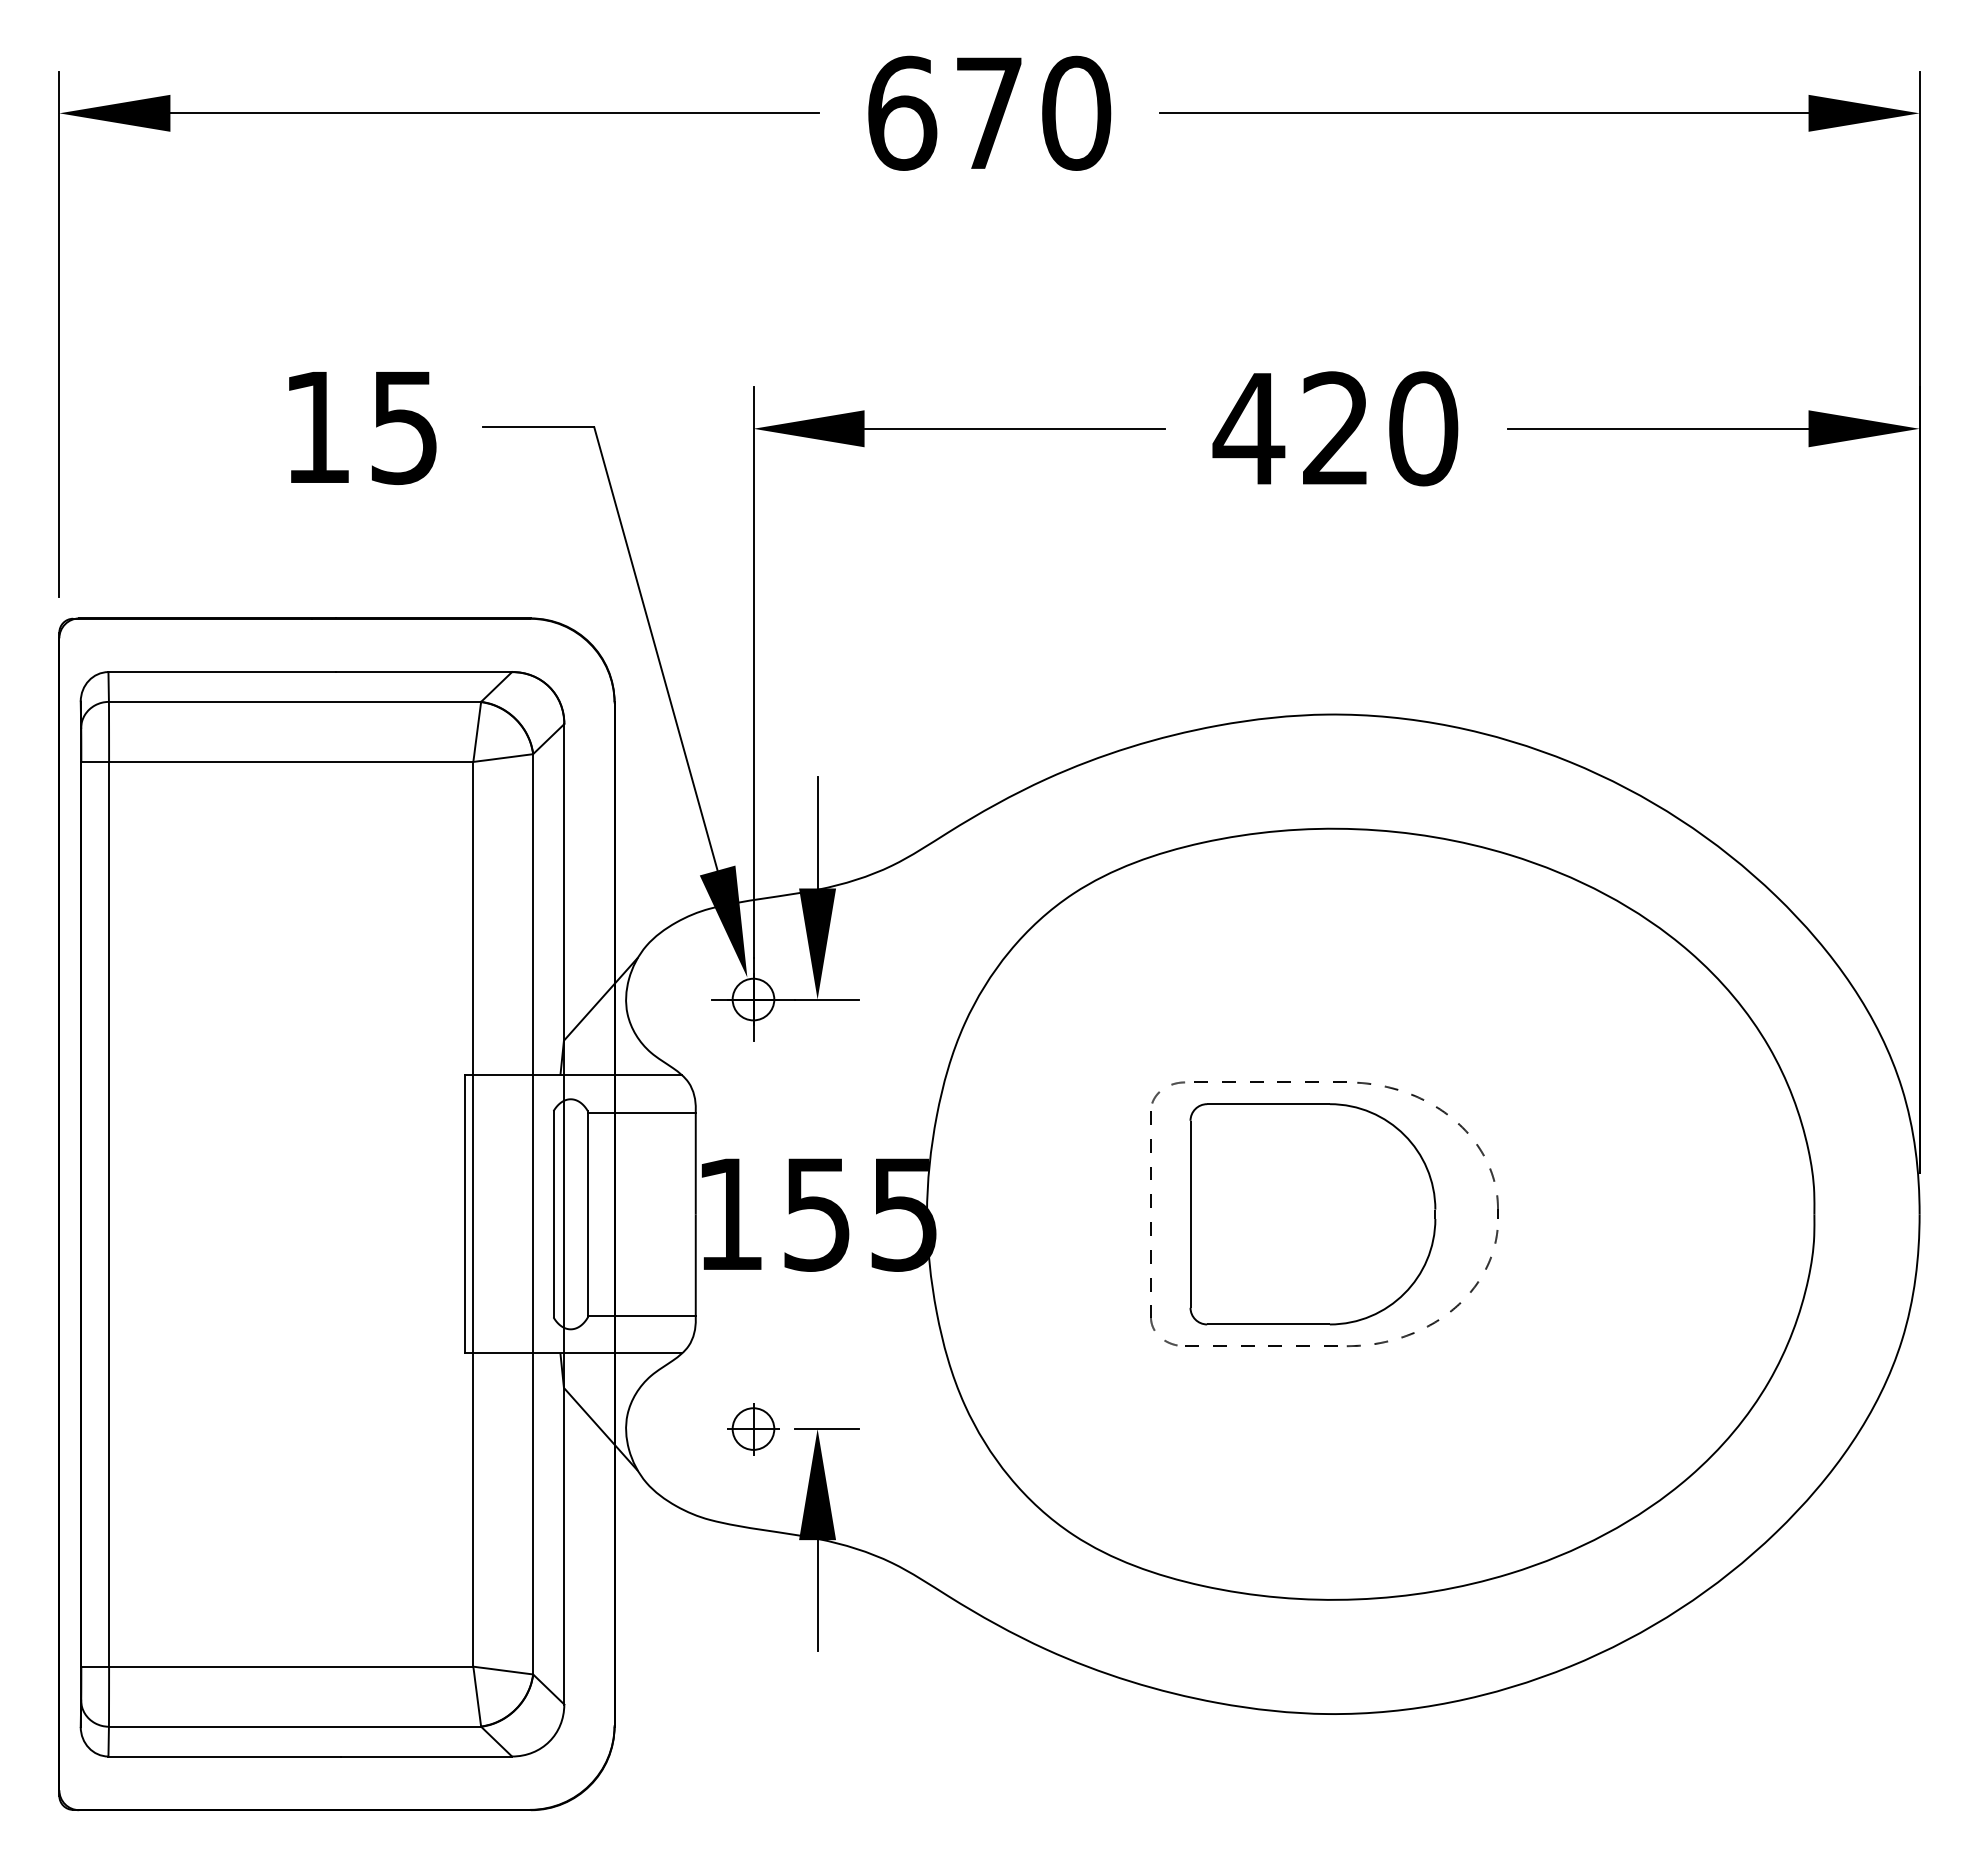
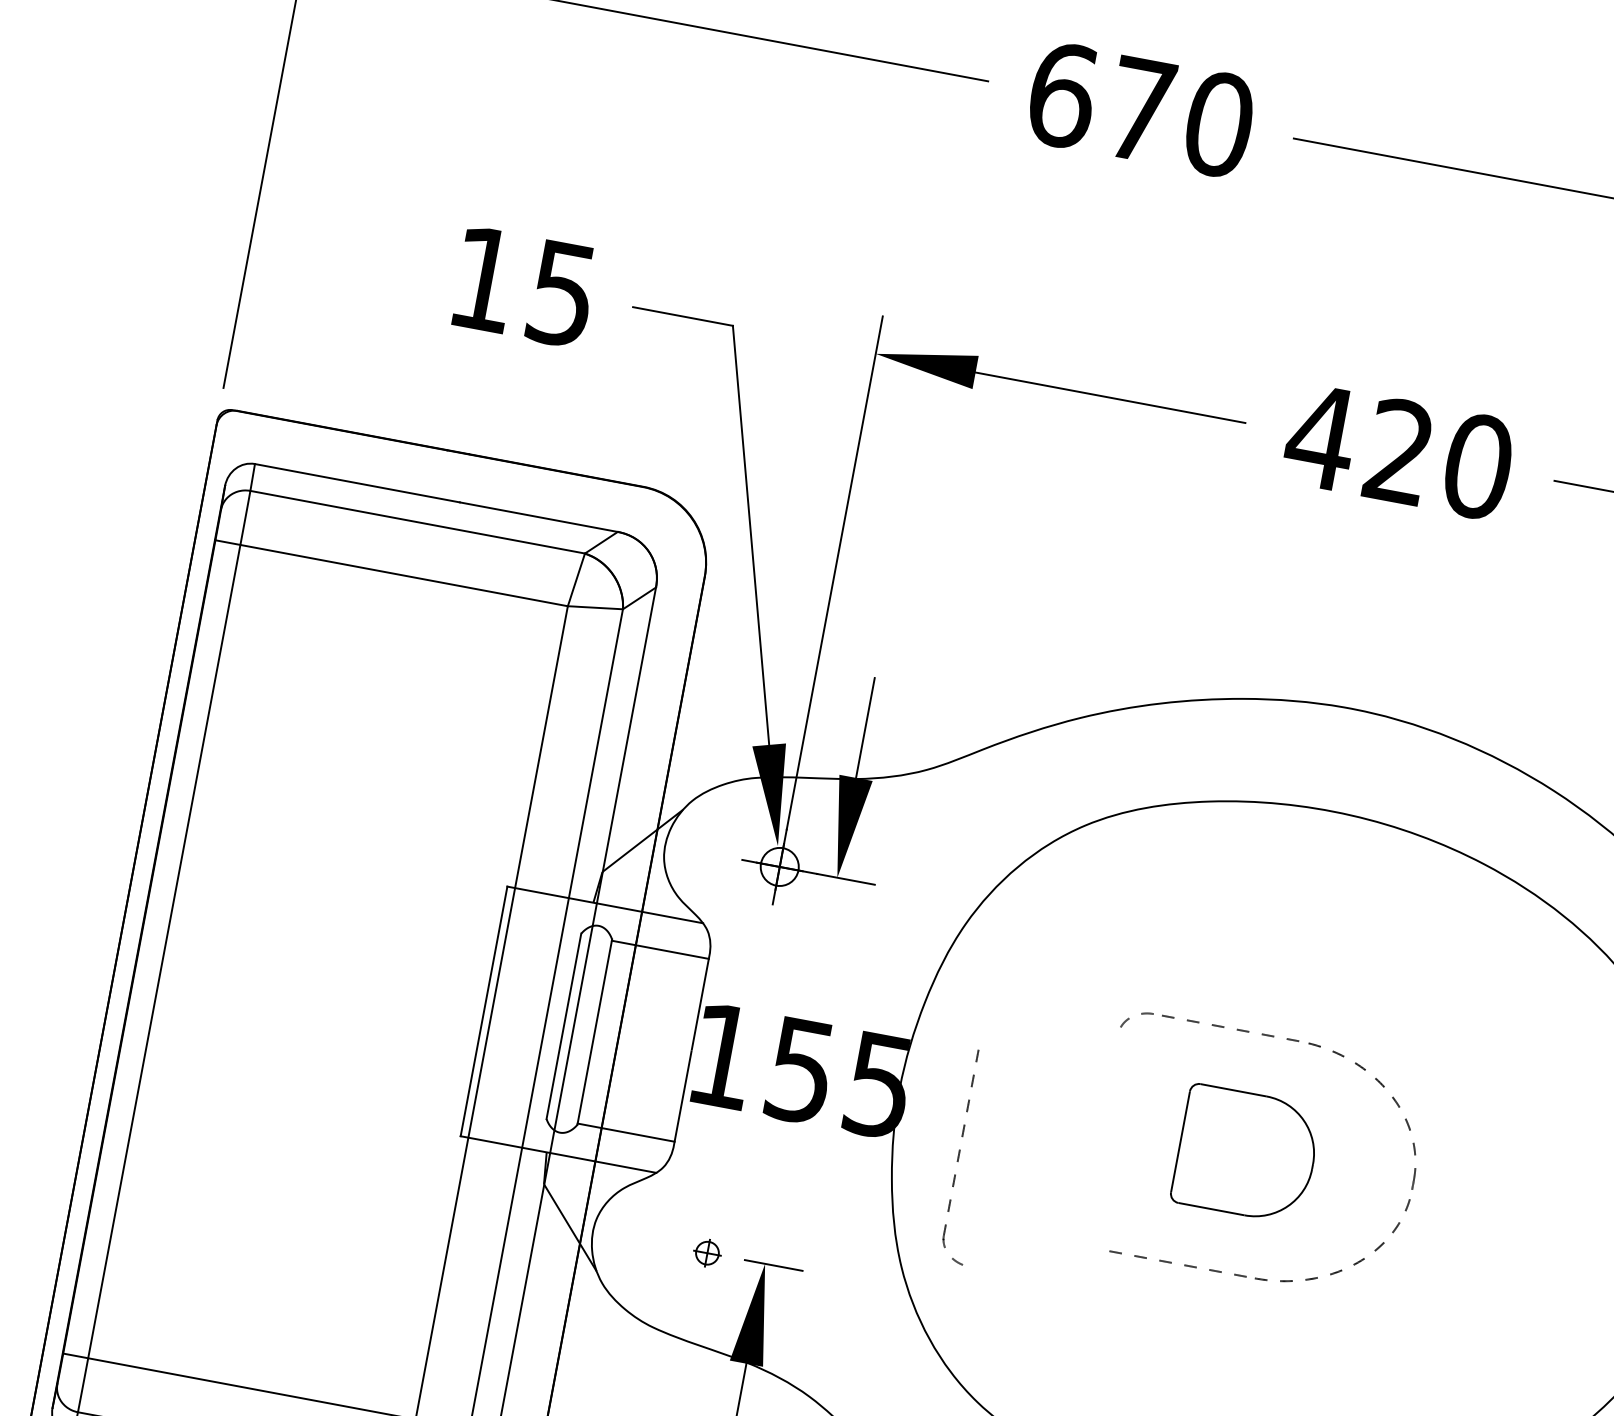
part: (1312, 1214) -> (1246, 1154), size x0.6
part: (1151, 1228) -> (959, 1155), moved
part: (753, 1429) -> (707, 1253), size x0.6

